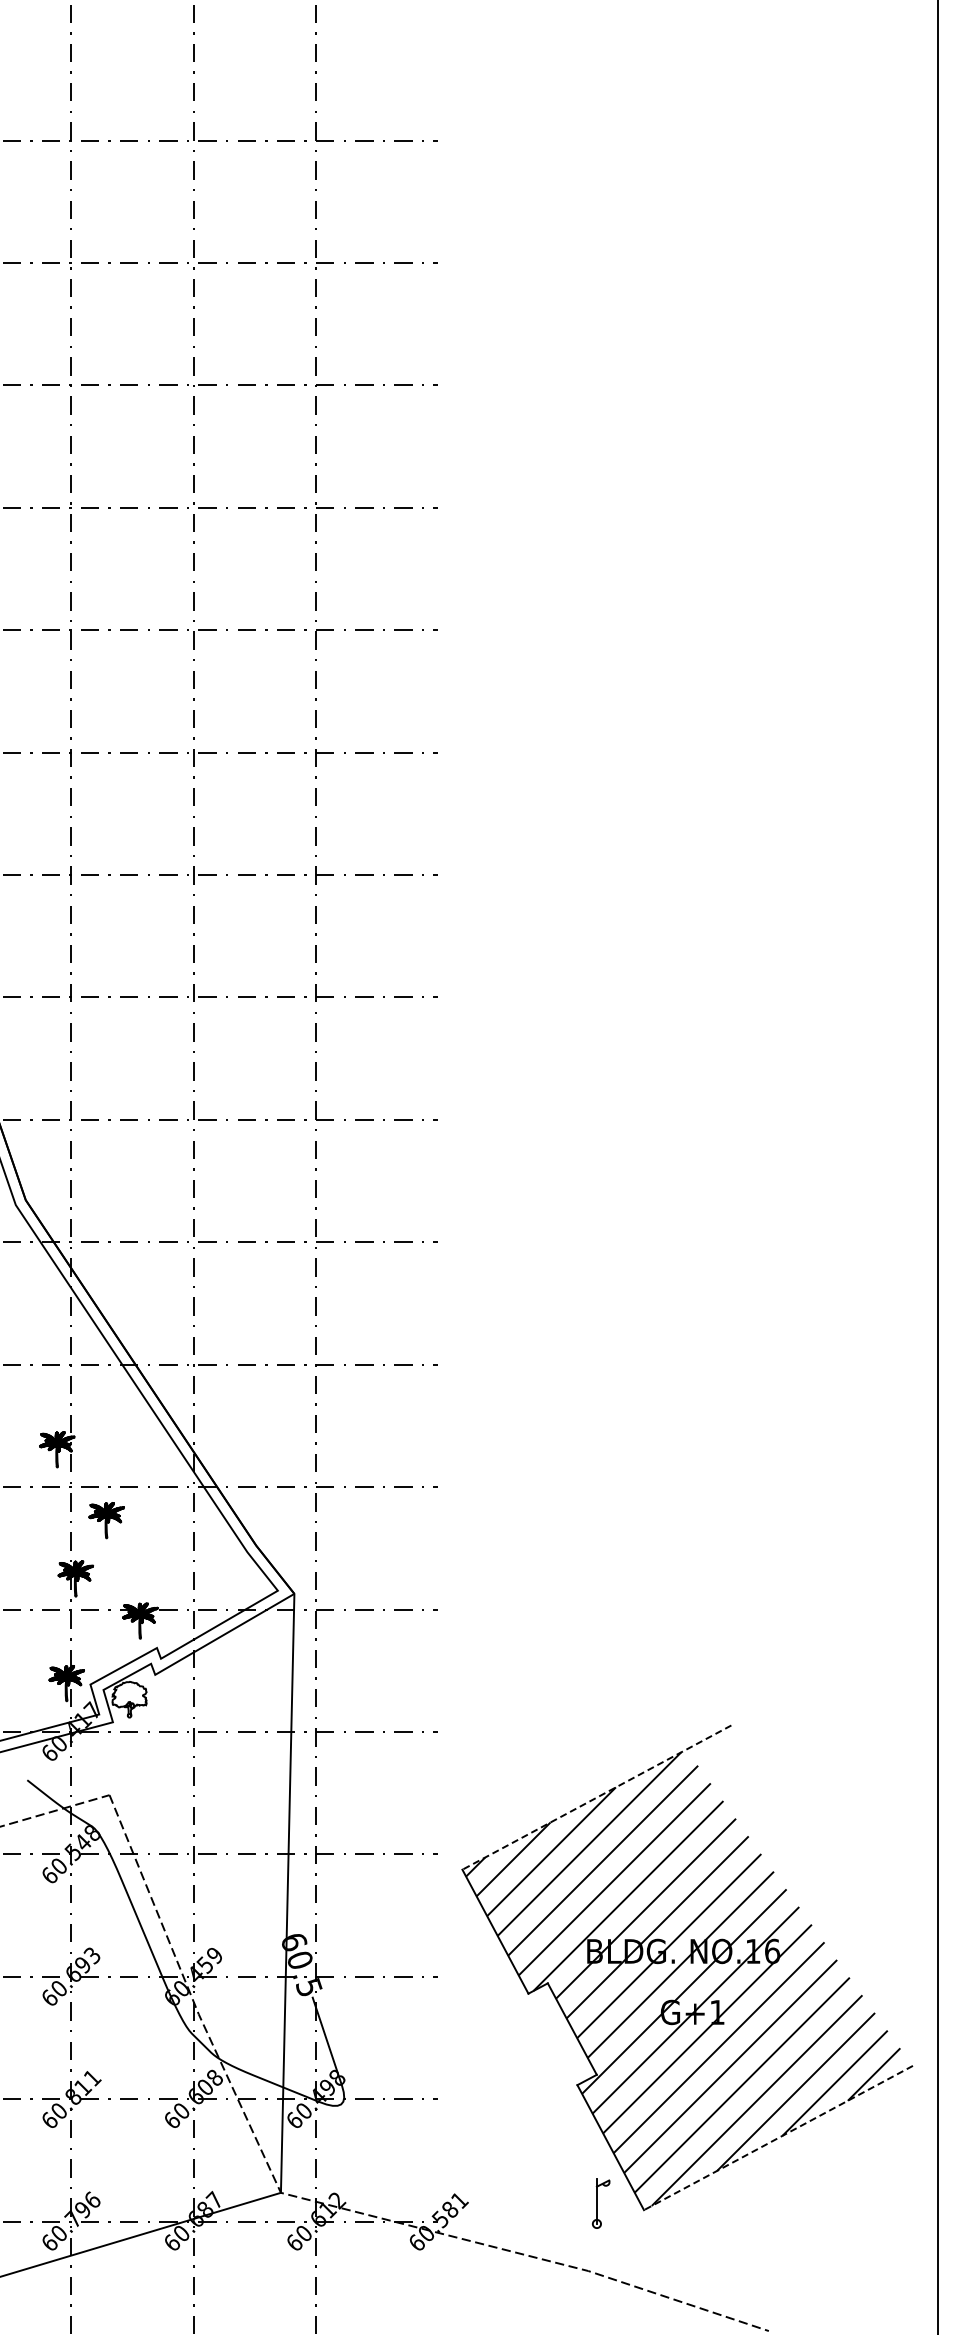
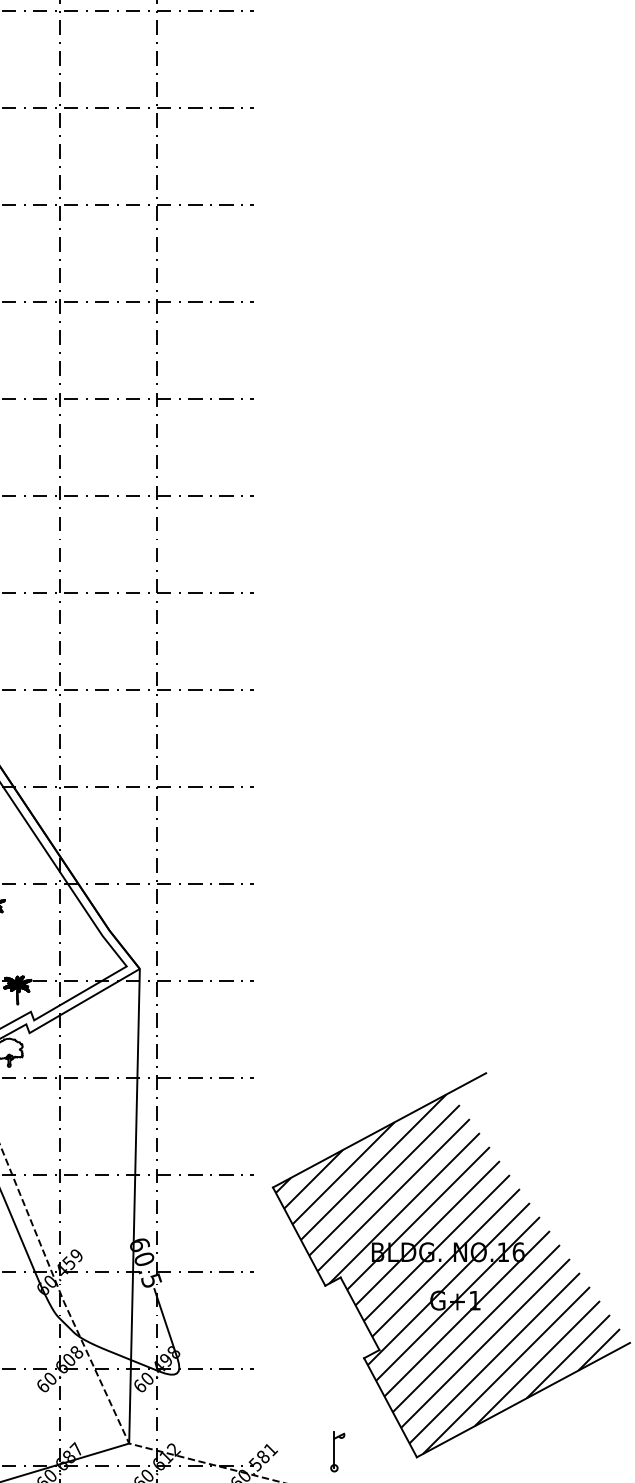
line: (596, 1797) -> (379, 1130), dashed -> solid
line: (778, 2138) -> (523, 1400), dashed -> solid
part: (601, 2203) -> (338, 1452), moved

